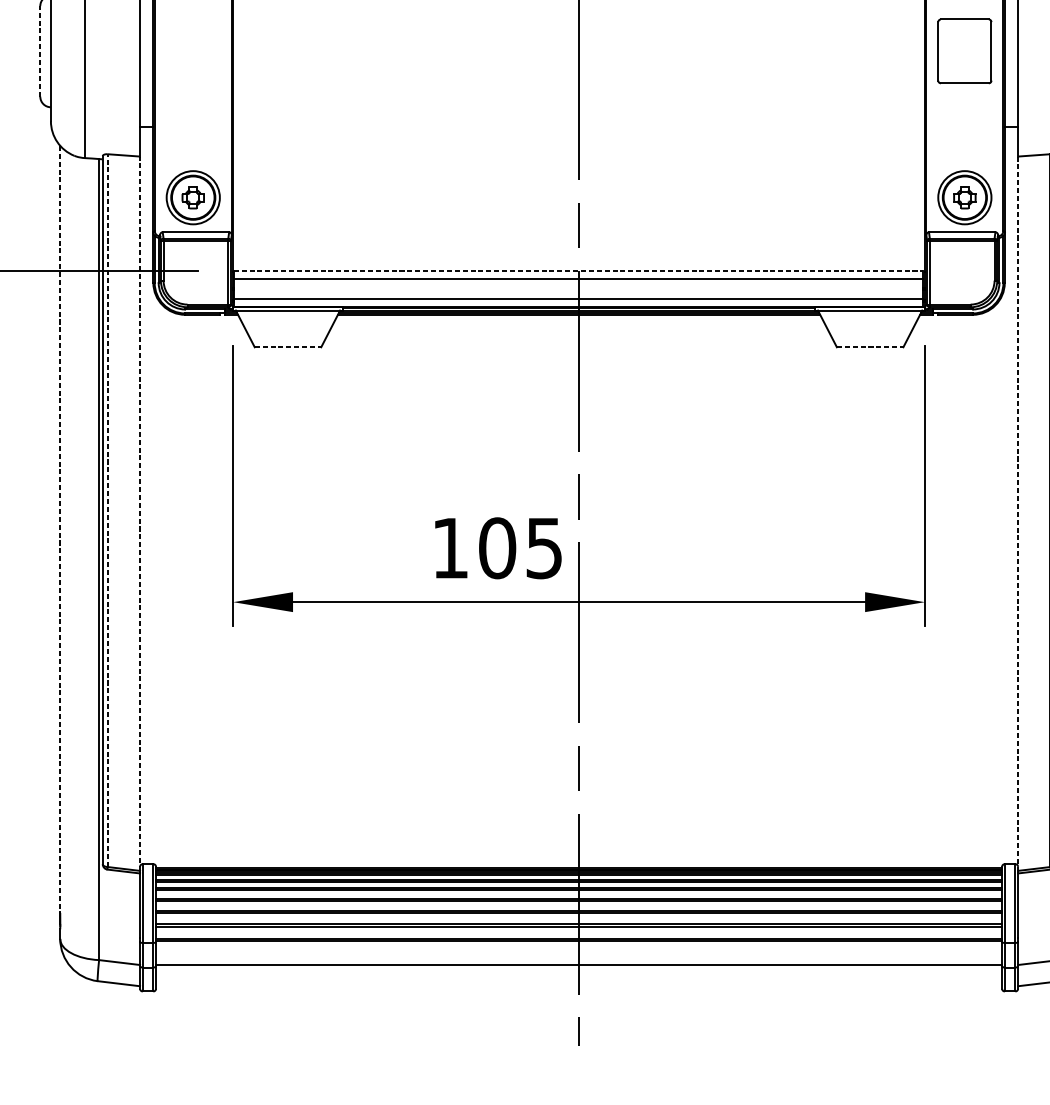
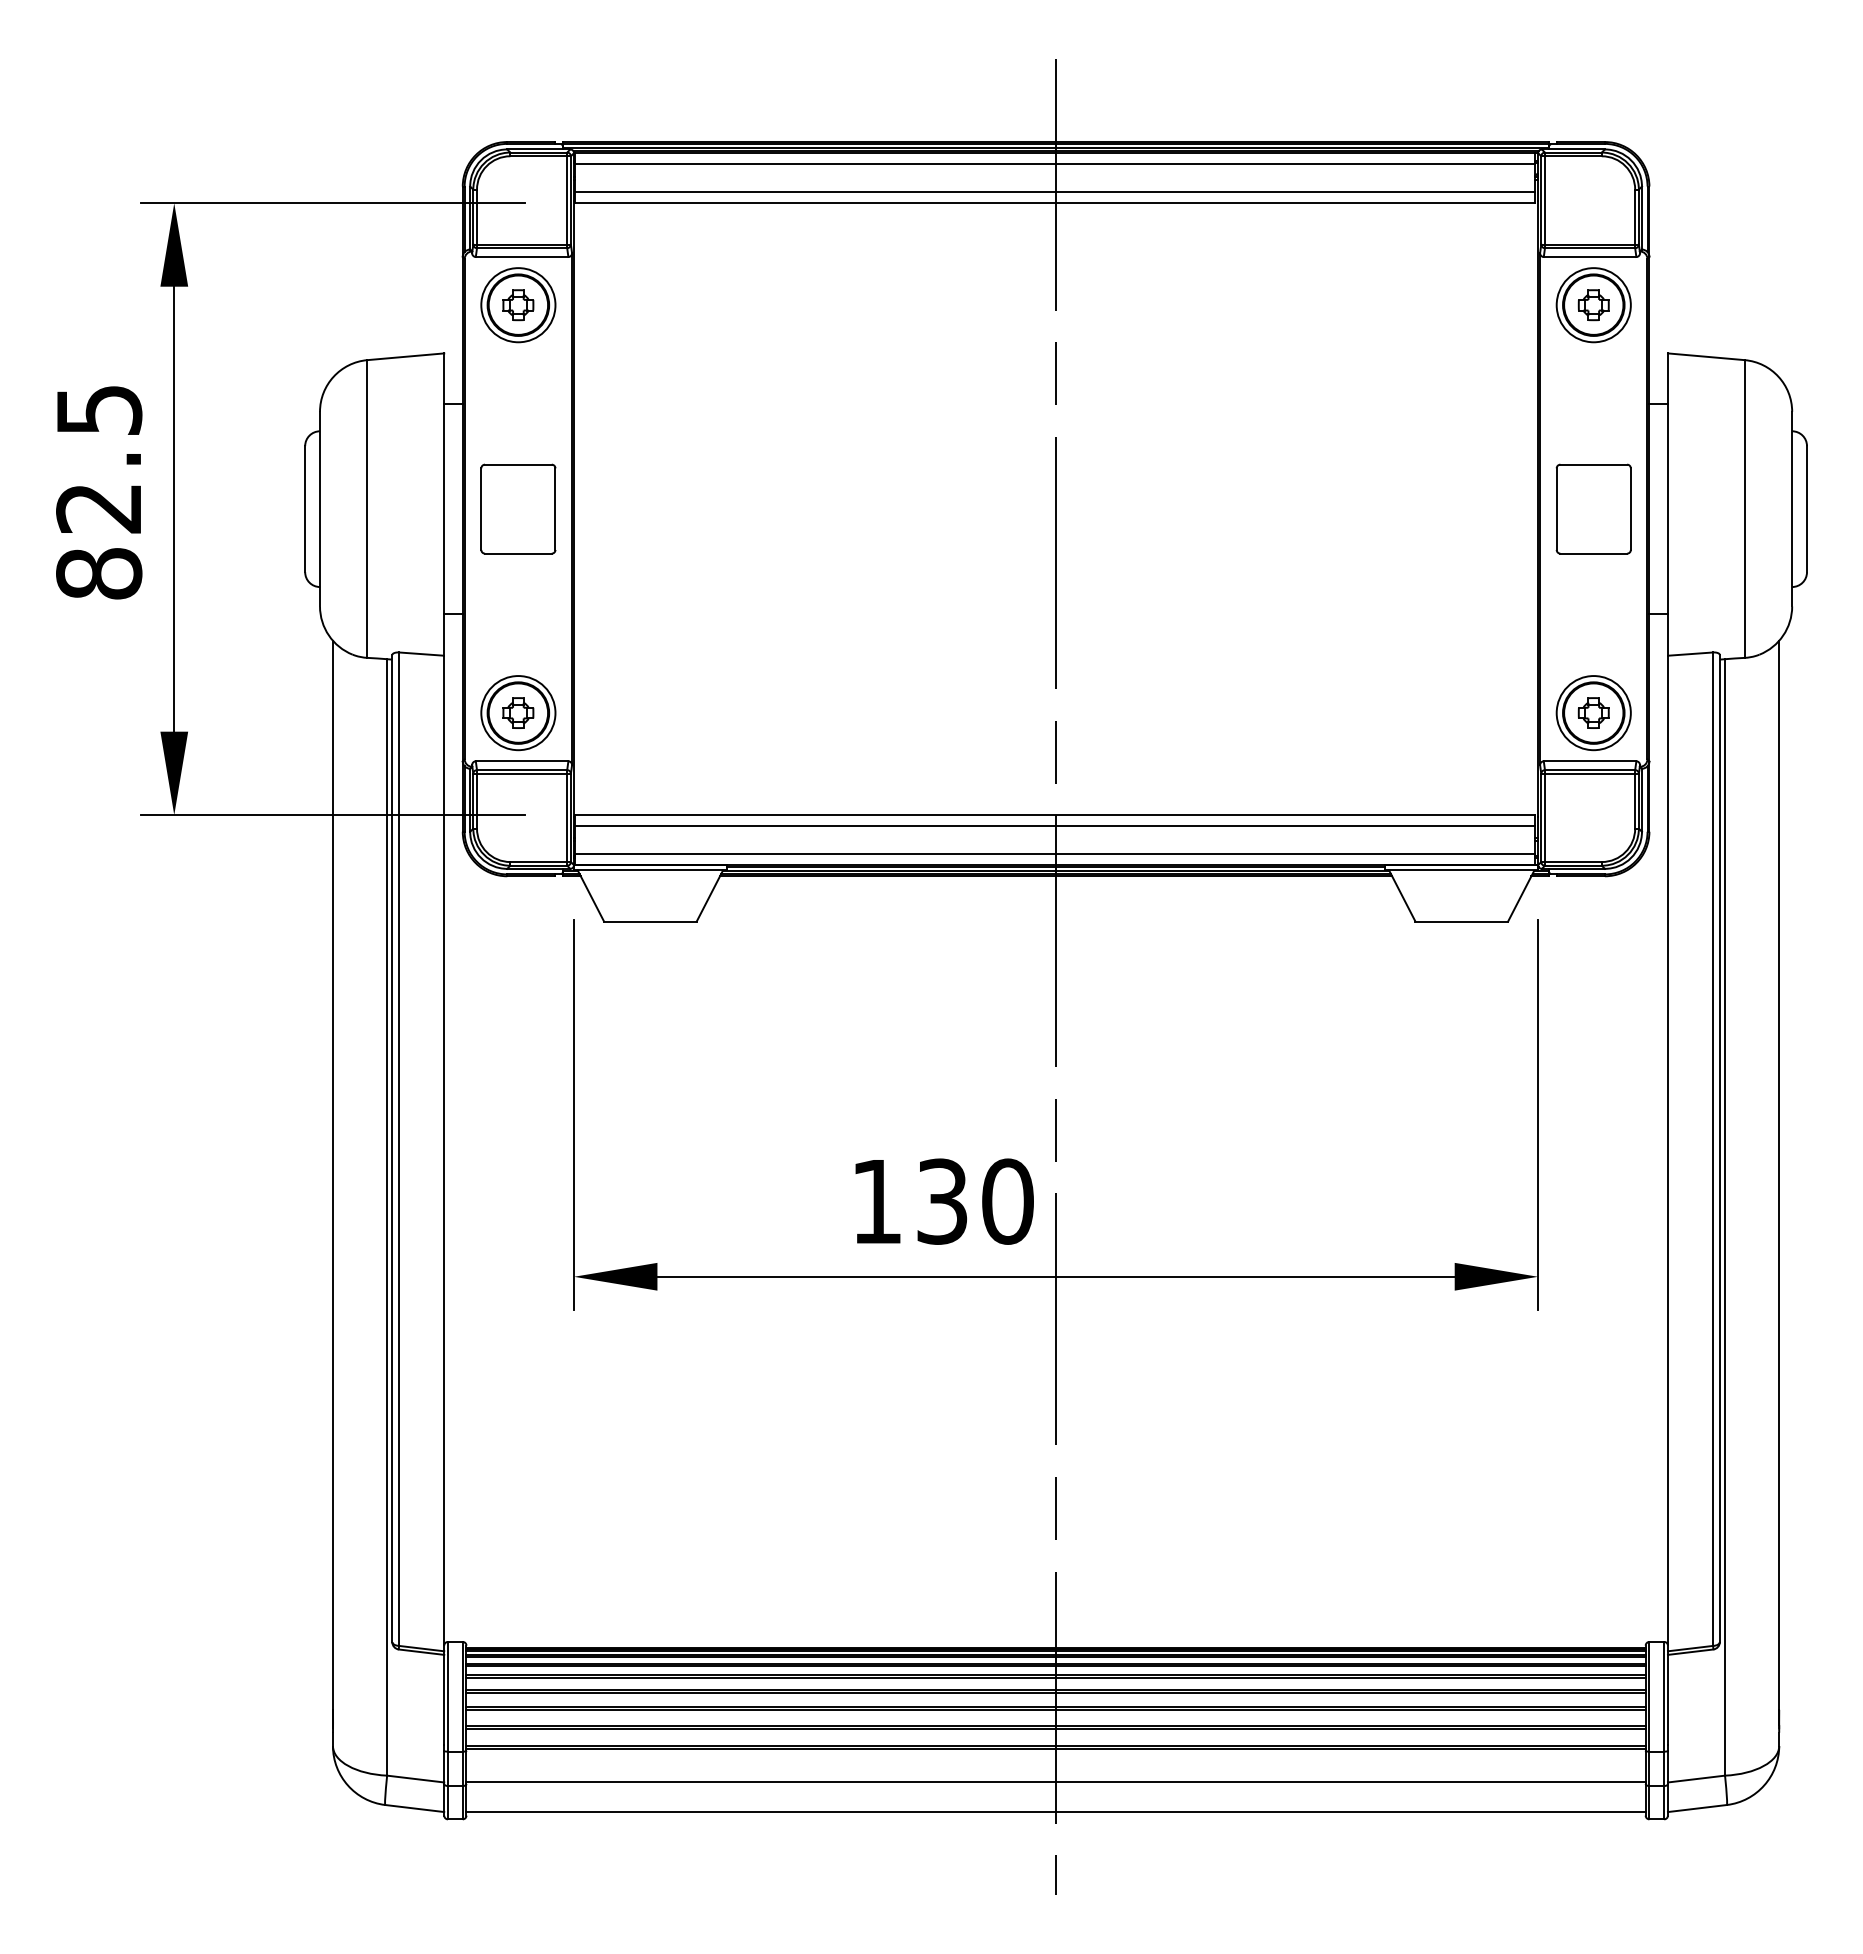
line: (40, 50) -> (305, 508), dashed -> solid
part: (193, 50) -> (518, 508), added
line: (578, 271) -> (1055, 815), dashed -> solid
line: (288, 347) -> (650, 921), dashed -> solid
line: (870, 347) -> (1462, 921), dashed -> solid
line: (107, 510) -> (399, 1149), dashed -> solid
line: (140, 513) -> (444, 1153), dashed -> solid
line: (1017, 513) -> (1667, 1153), dashed -> solid
line: (59, 529) -> (332, 1175), dashed -> solid
text: (520, 548) -> (974, 1201), 105 -> 130
line: (578, 985) -> (1055, 1811), added

